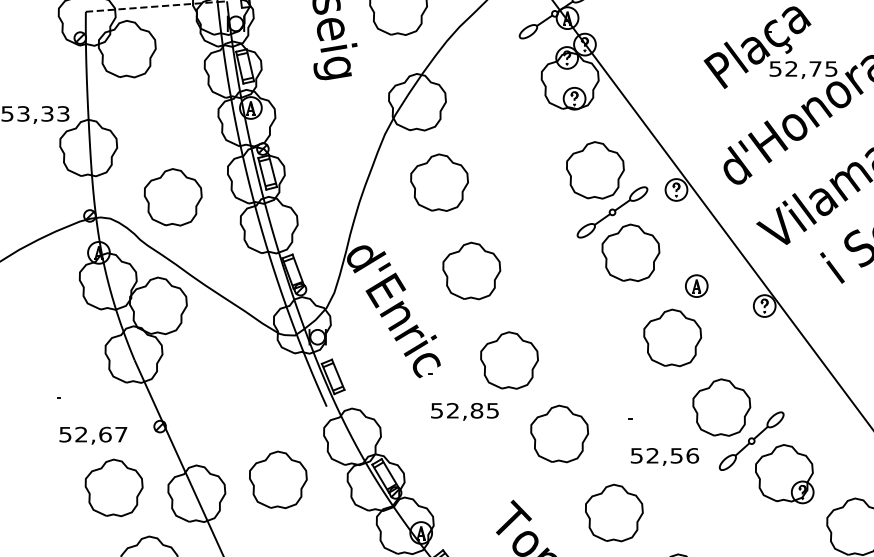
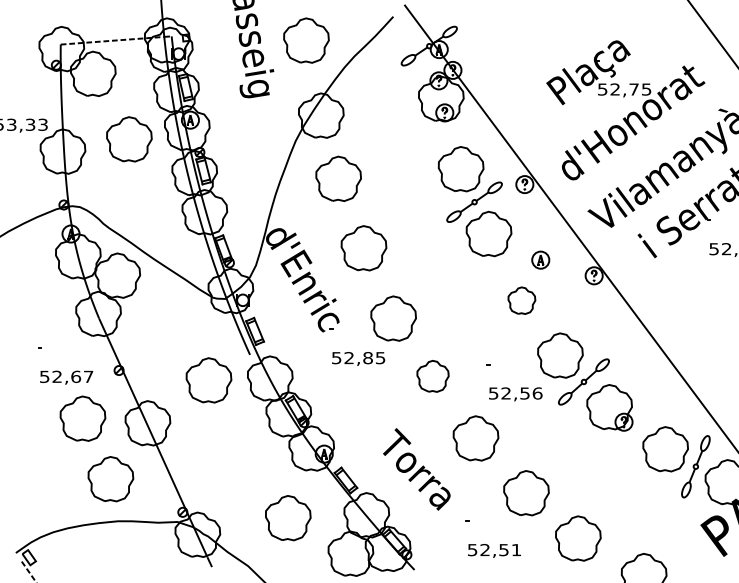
part: (173, 197) -> (129, 139), moved
part: (672, 337) -> (521, 300), size x0.6
part: (558, 434) -> (432, 376), size x0.7
part: (277, 480) -> (208, 380), moved

